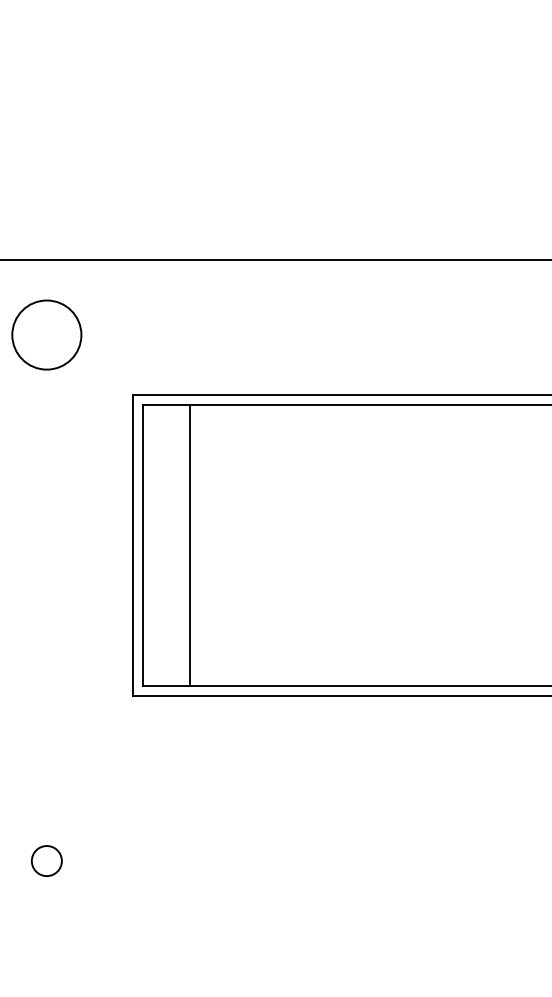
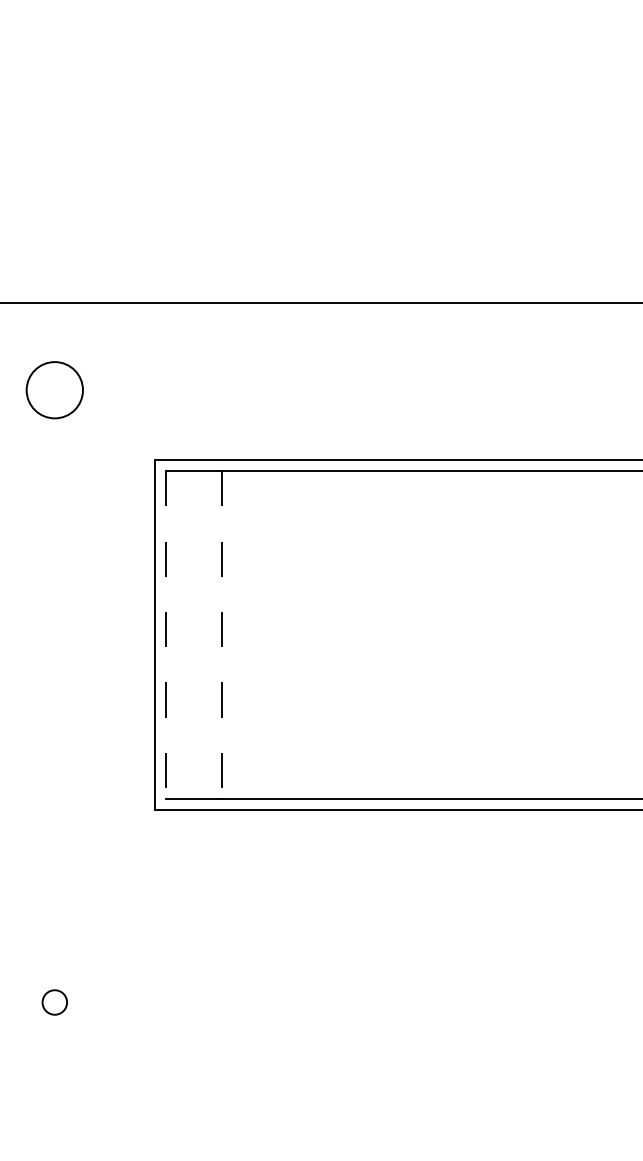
circle: (46, 334) -> (54, 389), size x0.7
line: (142, 545) -> (166, 635), solid -> dashed
line: (190, 545) -> (221, 635), solid -> dashed
circle: (46, 860) -> (54, 1001), size x0.7

